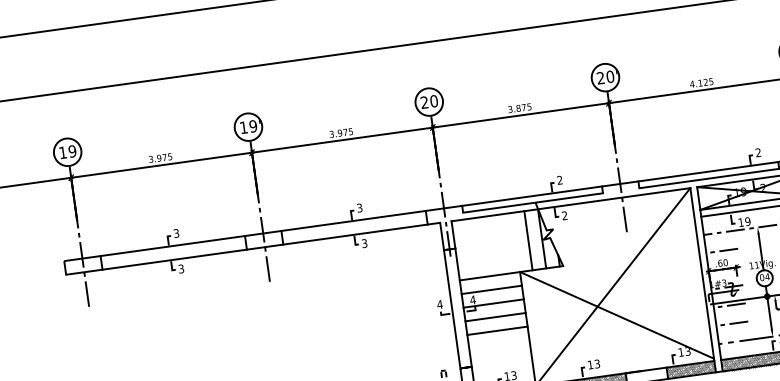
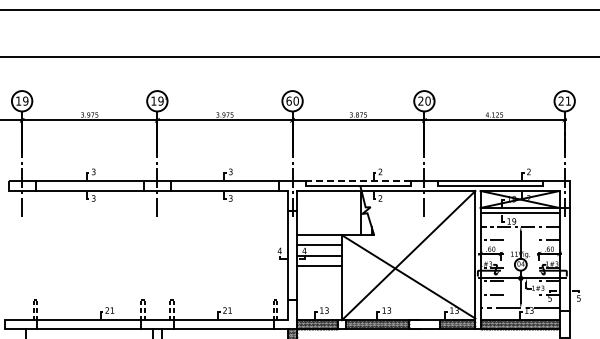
text: (423, 101) -> (288, 100), 20 -> 60
line: (530, 196) -> (357, 180), solid -> dashed
line: (528, 239) -> (351, 212), removed
line: (496, 331) -> (318, 276), removed

